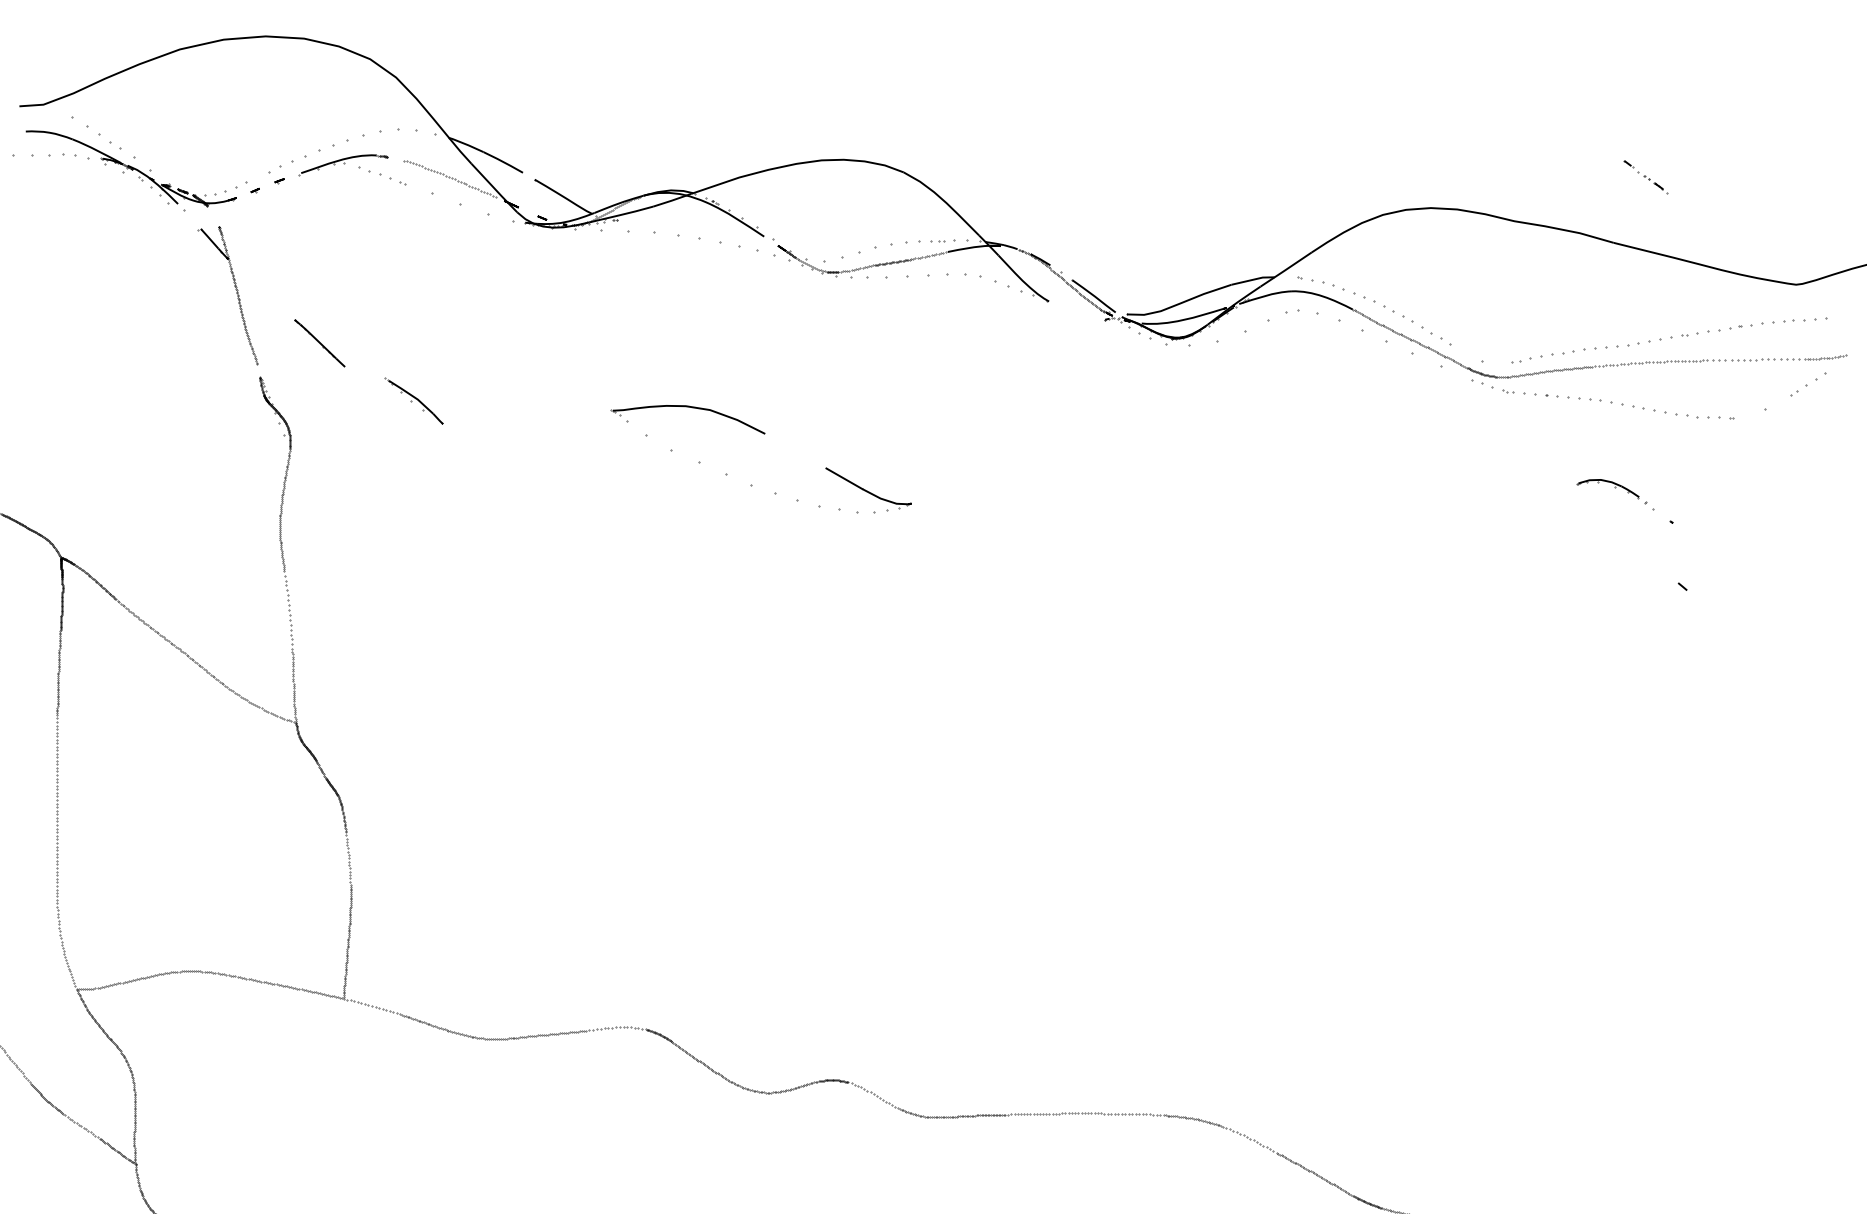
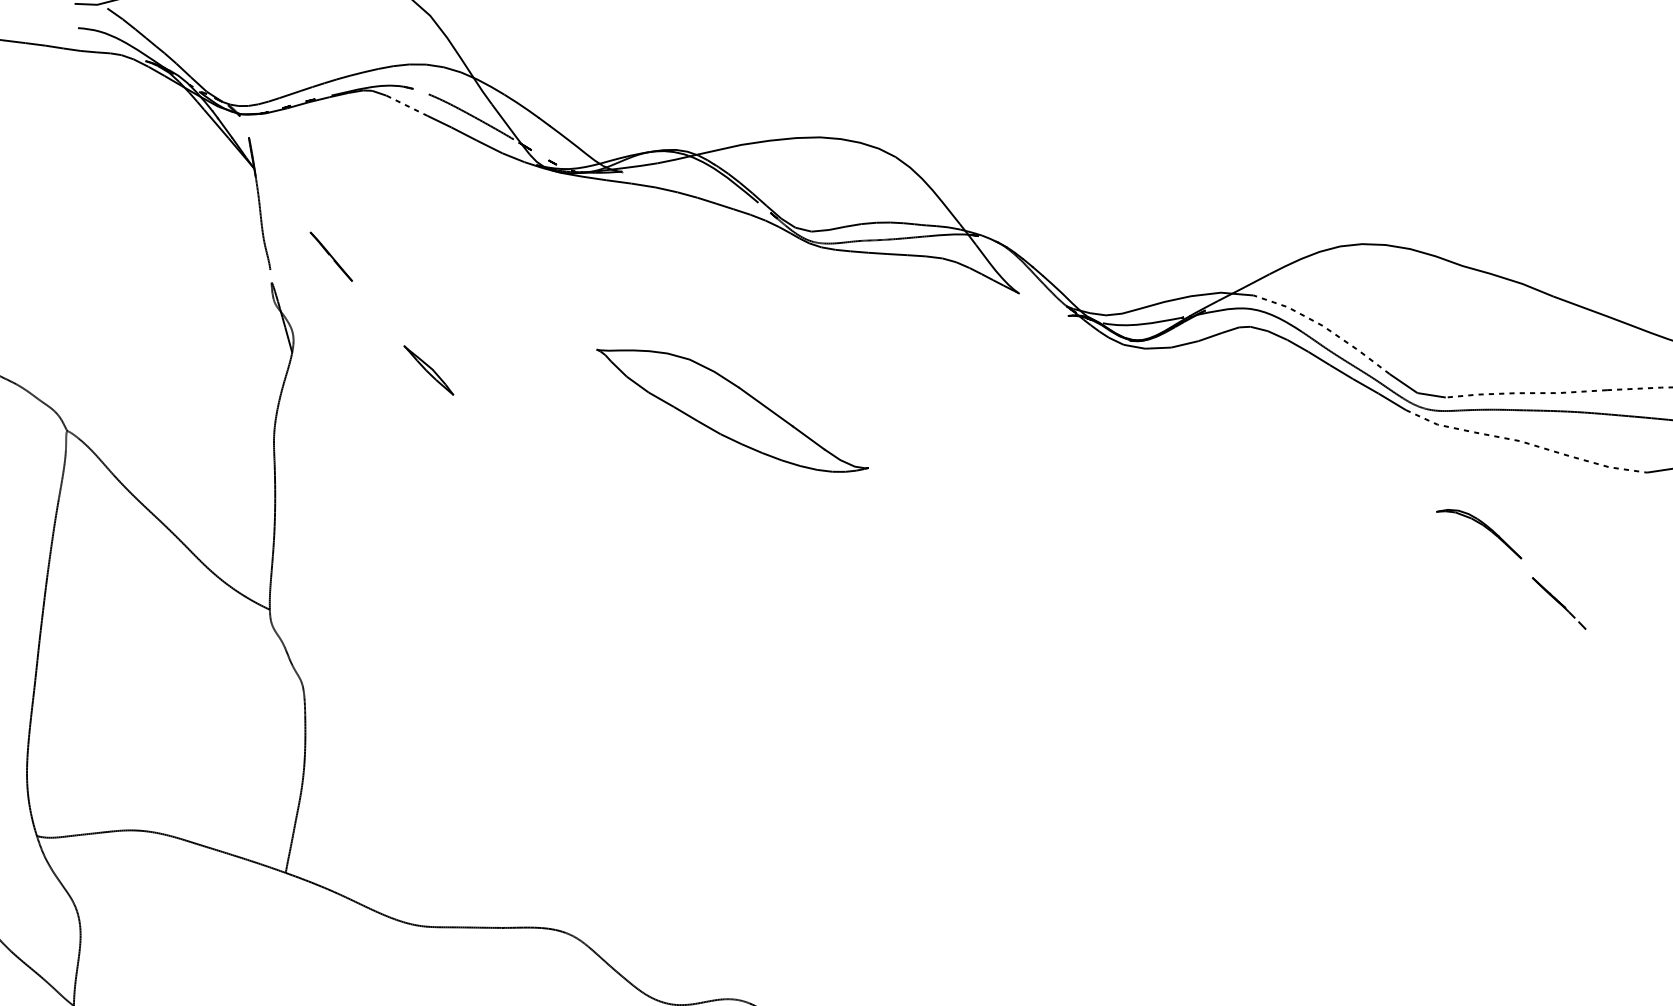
part: (1645, 177) -> (1550, 595), moved
part: (413, 400) -> (428, 370), moved
line: (795, 450) -> (765, 406), added
part: (1628, 493) -> (1483, 526), moved

